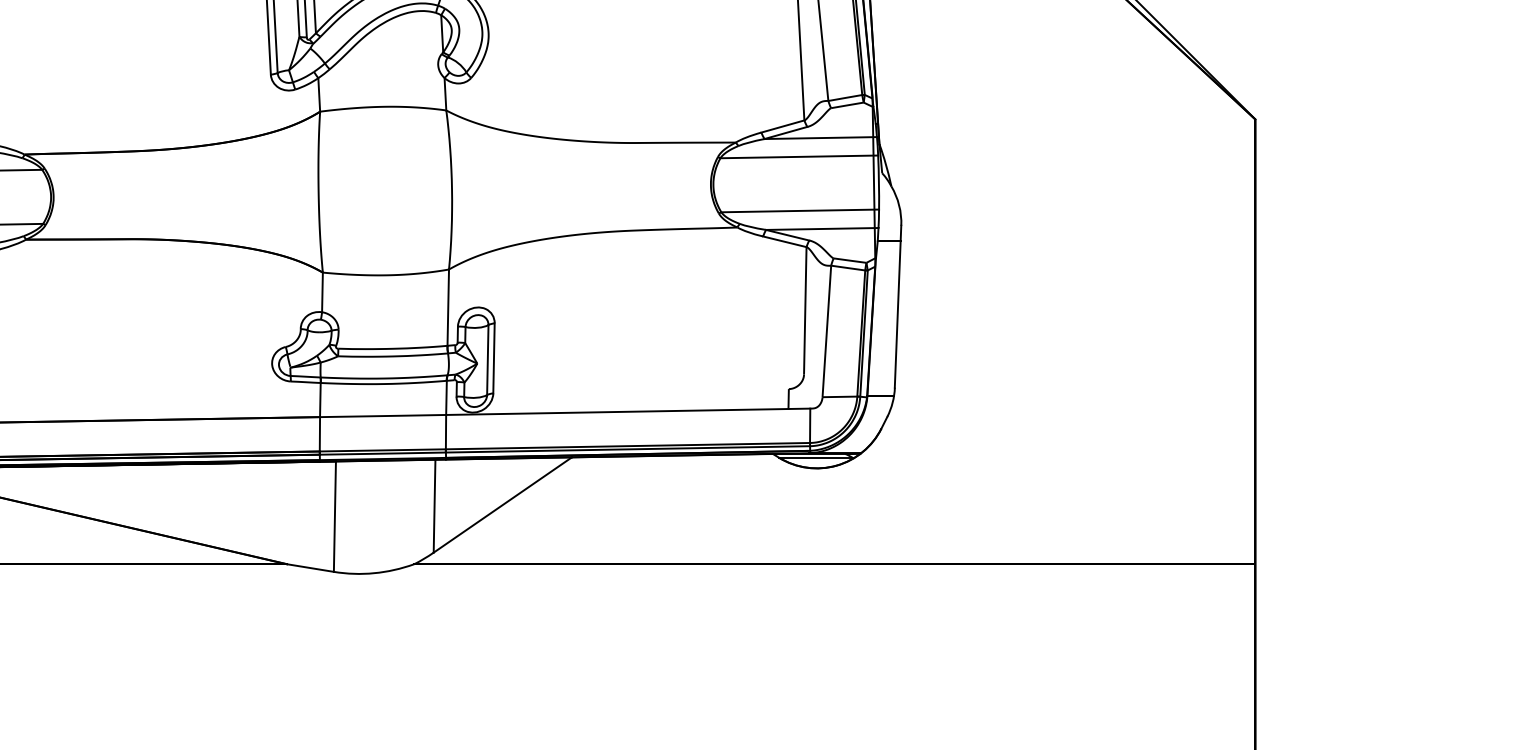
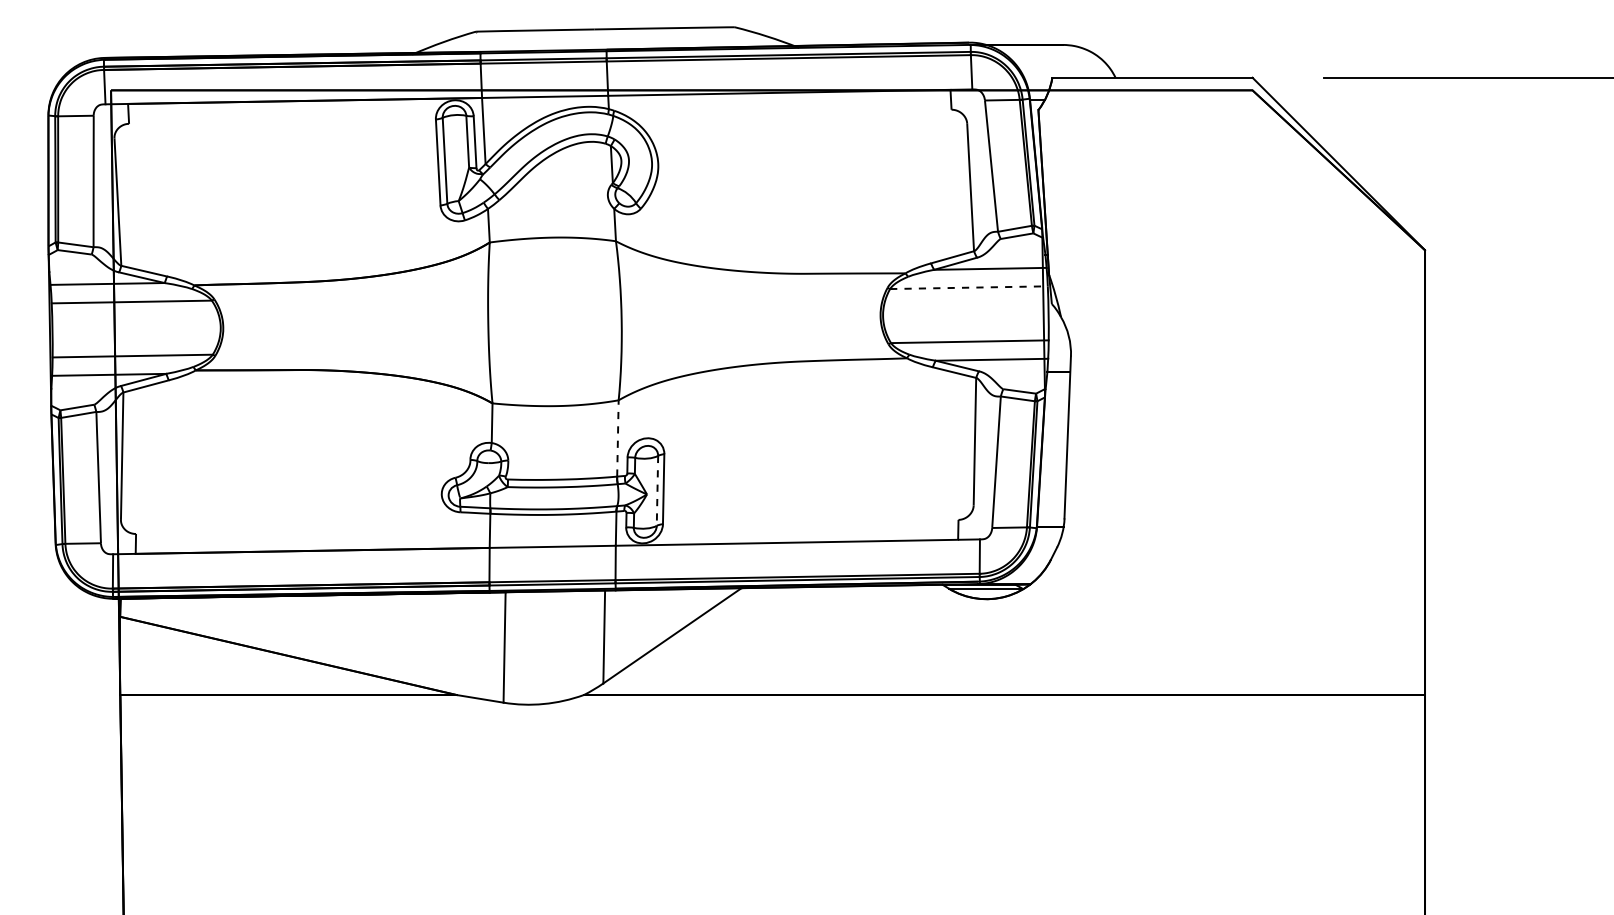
line: (798, 156) -> (968, 287), solid -> dashed
line: (447, 306) -> (617, 437), solid -> dashed
line: (487, 360) -> (657, 491), solid -> dashed

